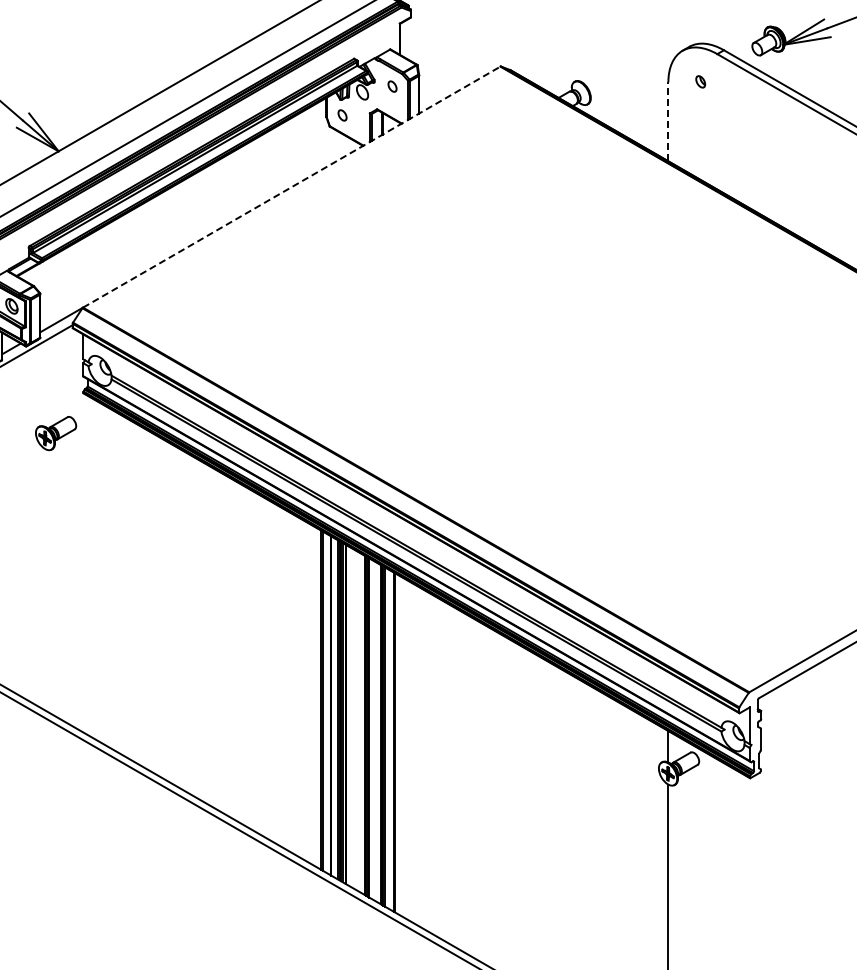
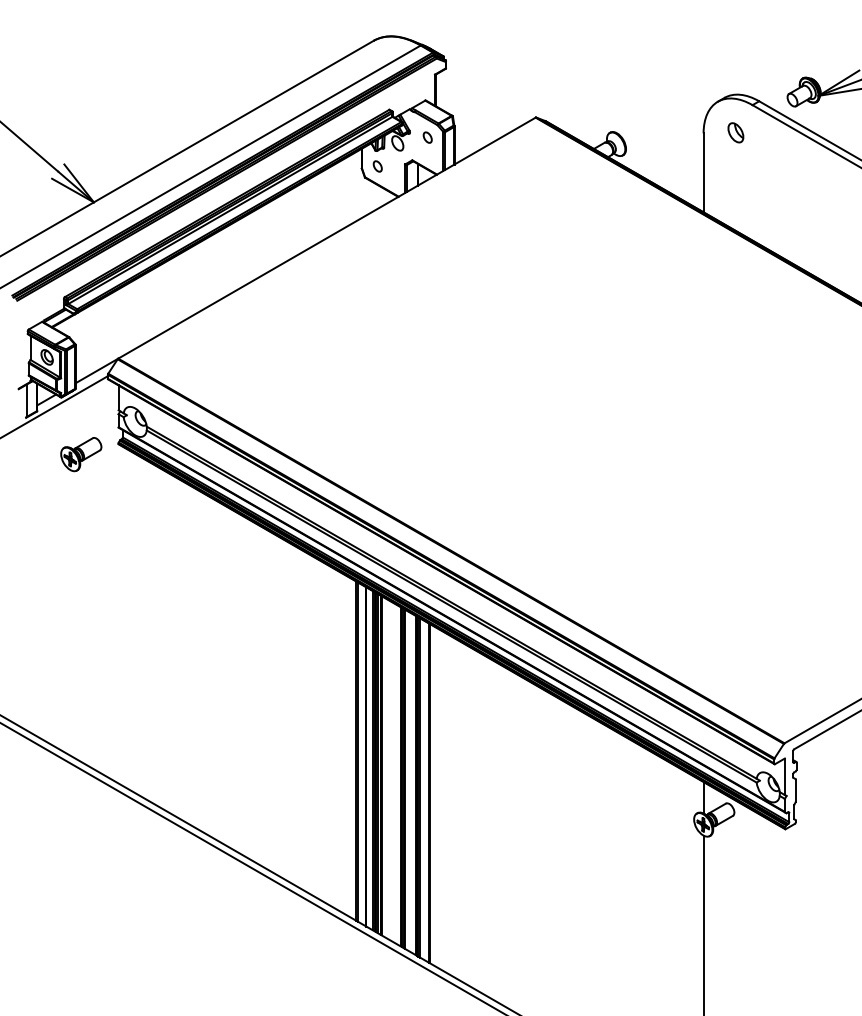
part: (700, 81) -> (735, 132), size x1.67
line: (668, 121) -> (703, 172), dashed -> solid
line: (291, 187) -> (326, 238), dashed -> solid
part: (56, 433) -> (81, 454), moved

